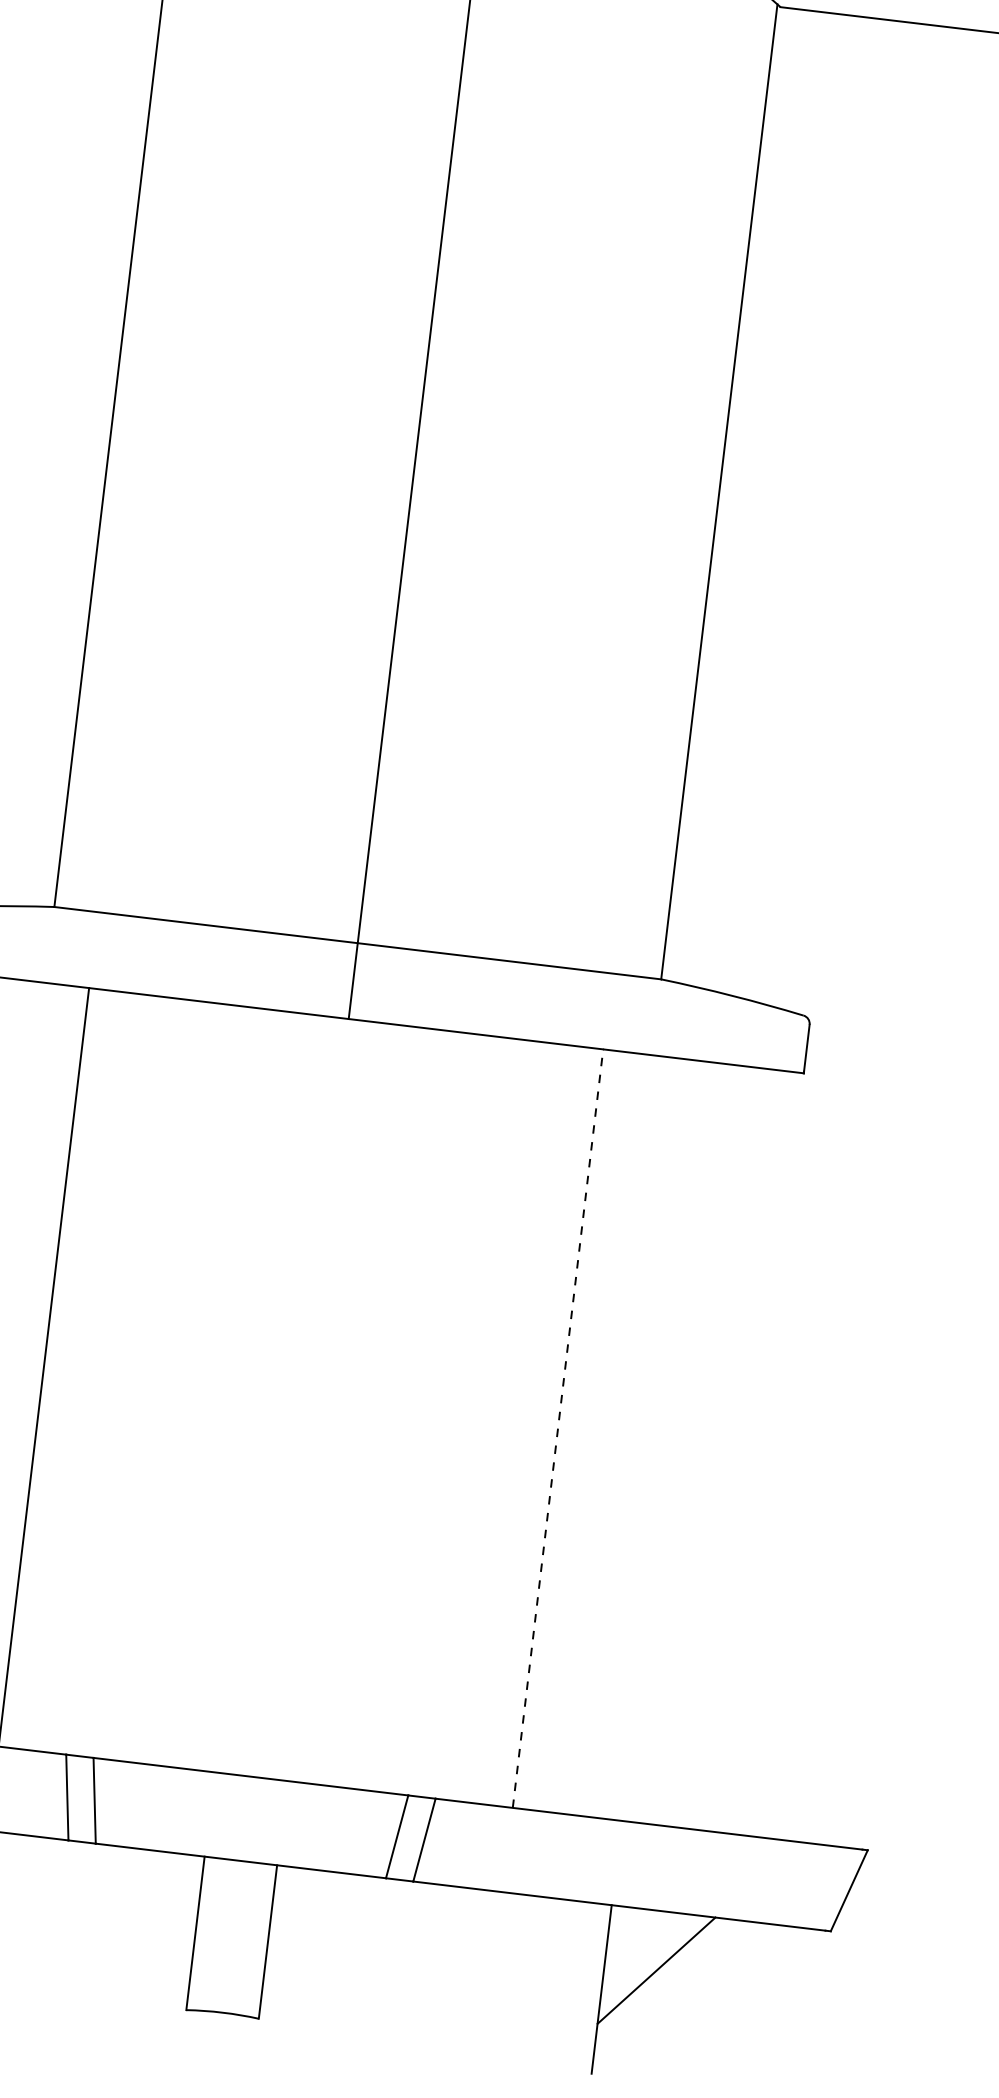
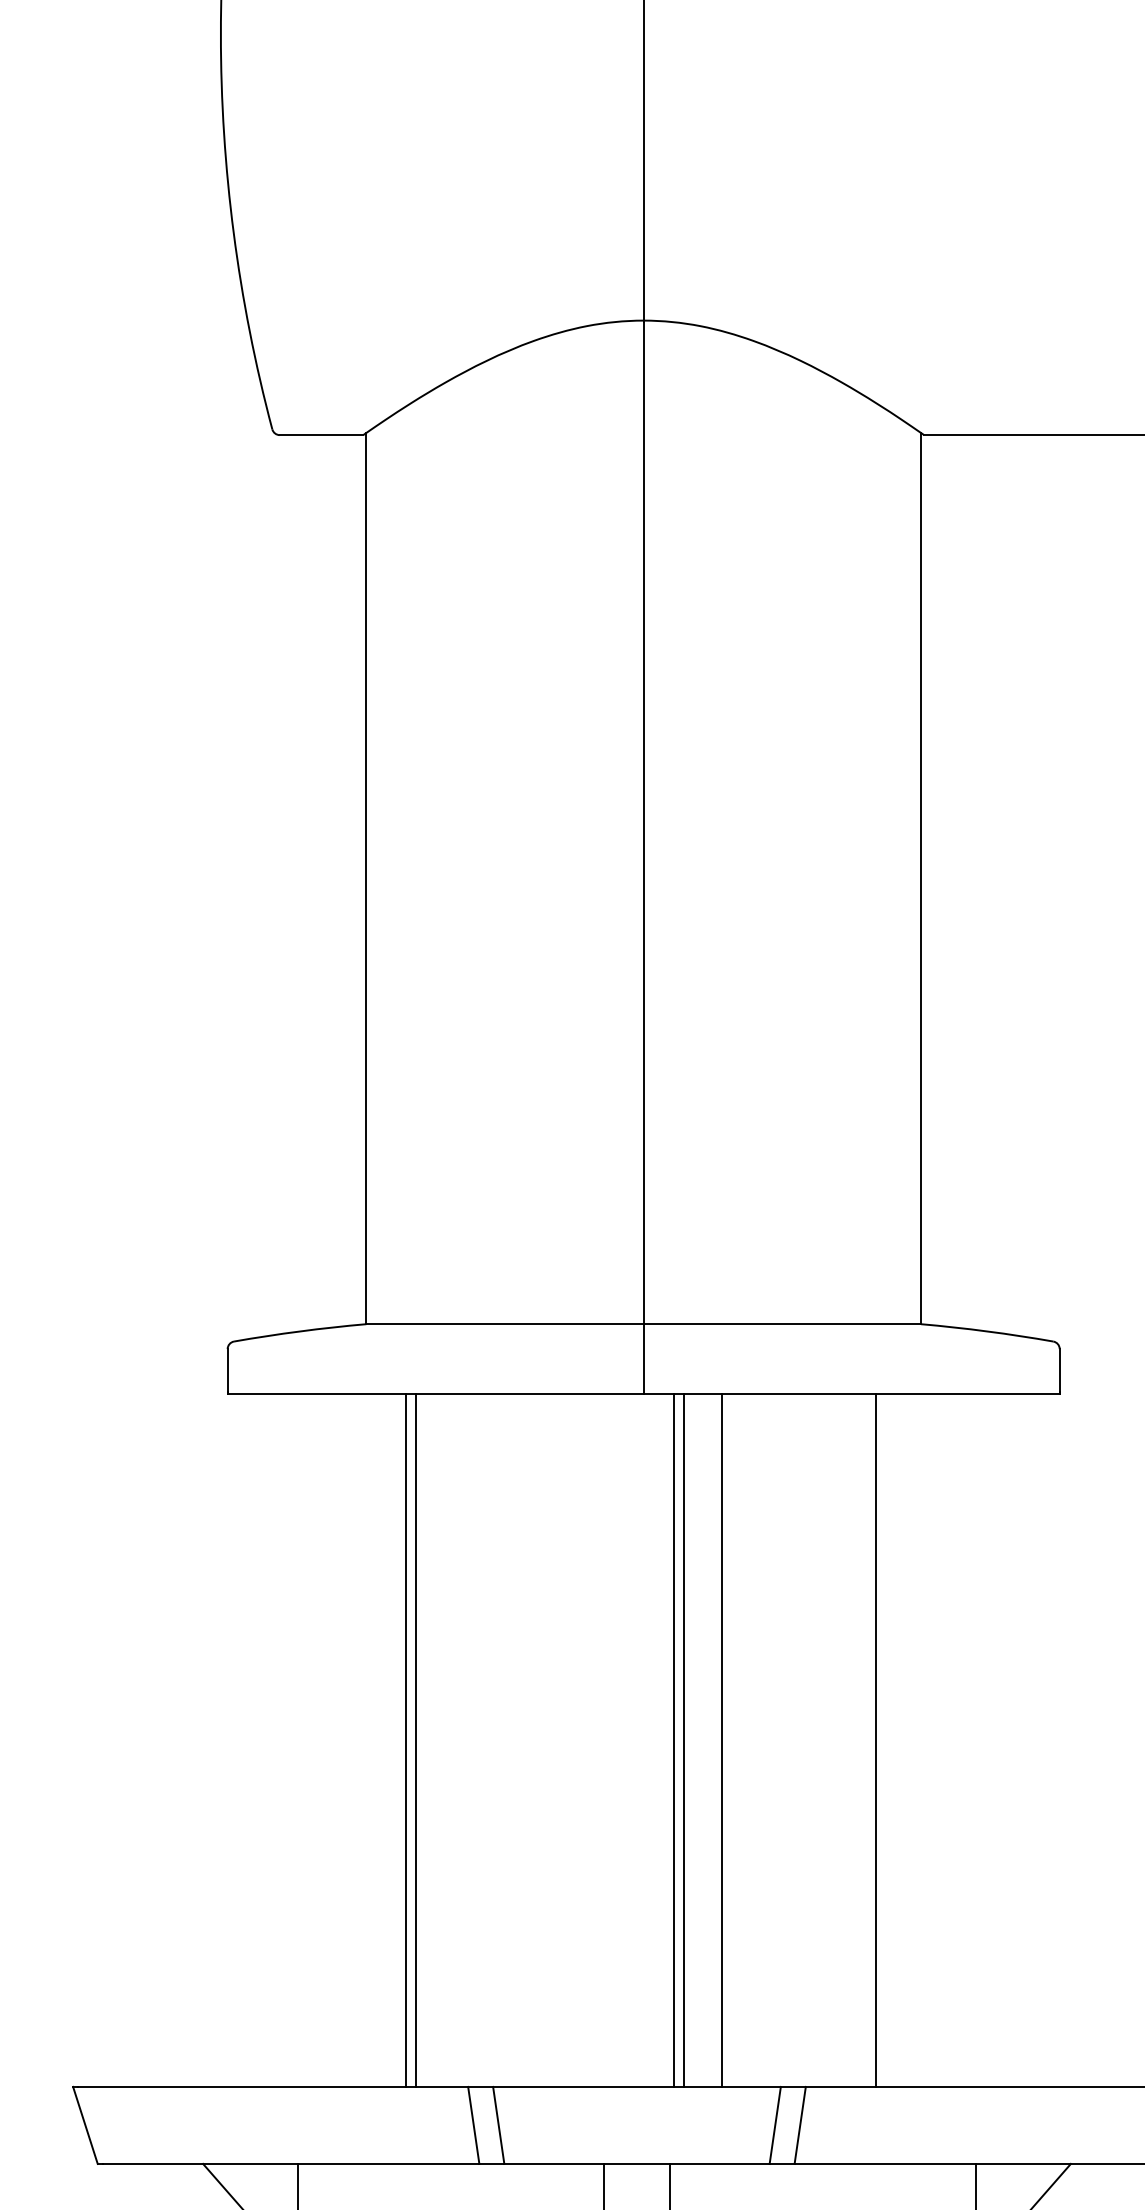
line: (55, 1367) -> (416, 1739), added
line: (336, 1401) -> (673, 1739), added
line: (347, 1402) -> (683, 1739), added
line: (389, 1407) -> (722, 1739), added
line: (558, 1428) -> (876, 1740), dashed -> solid

